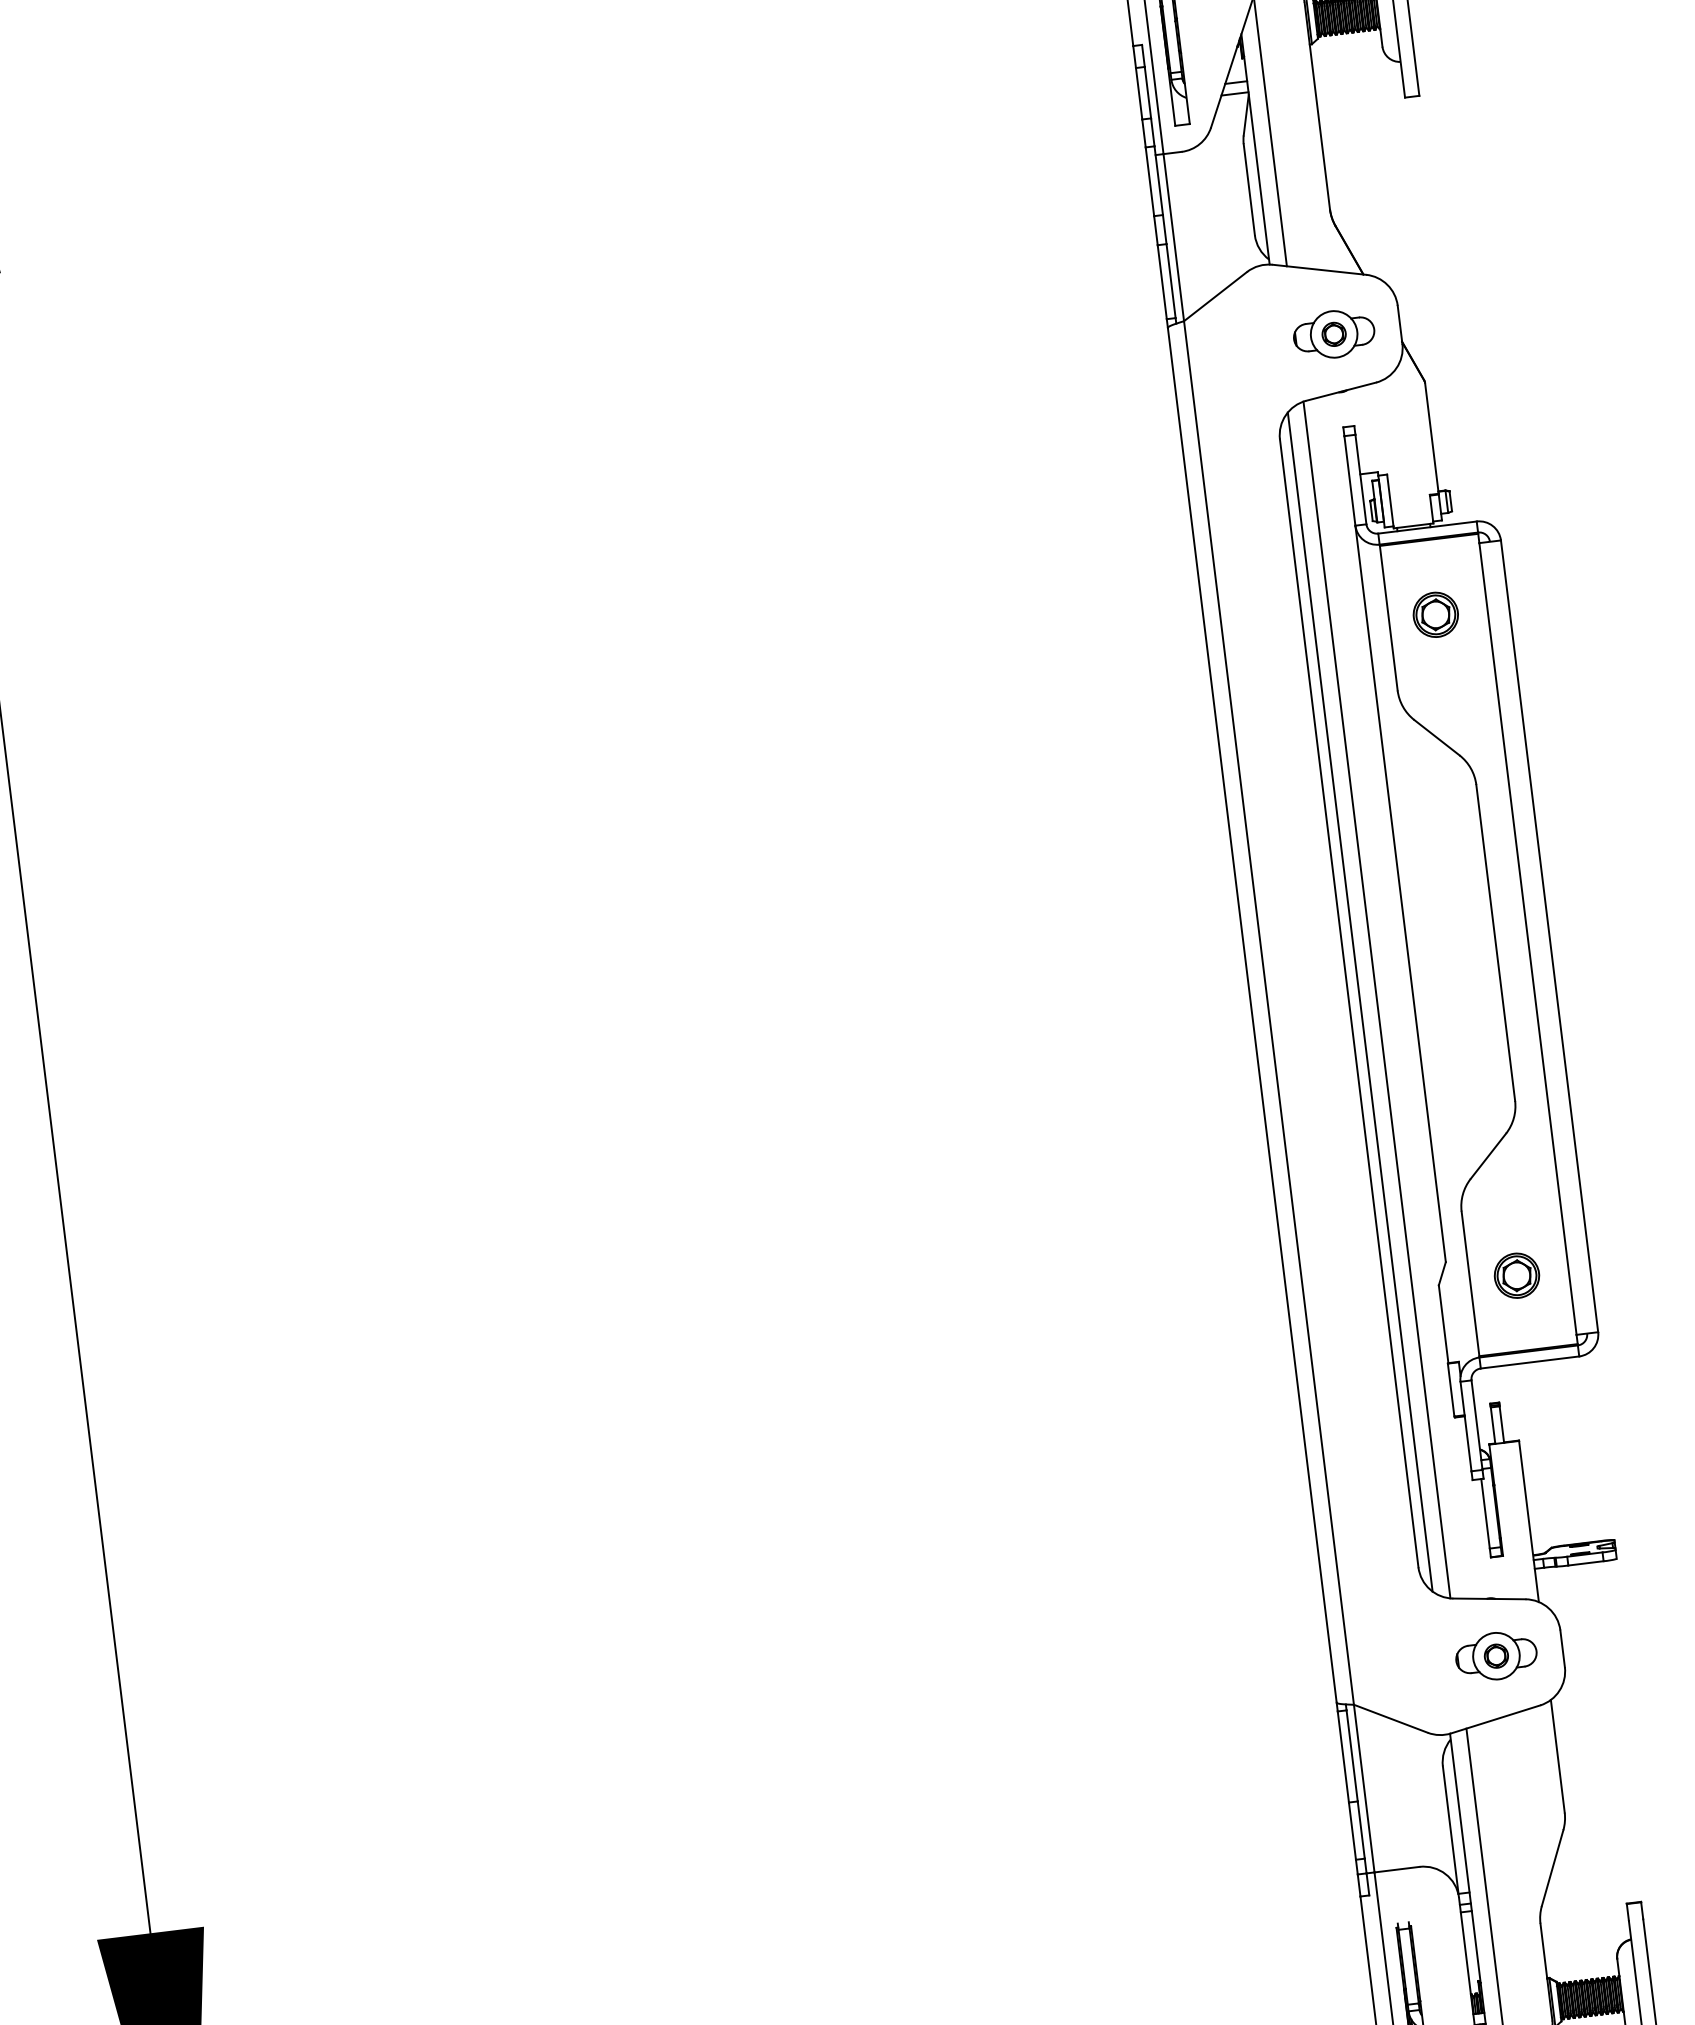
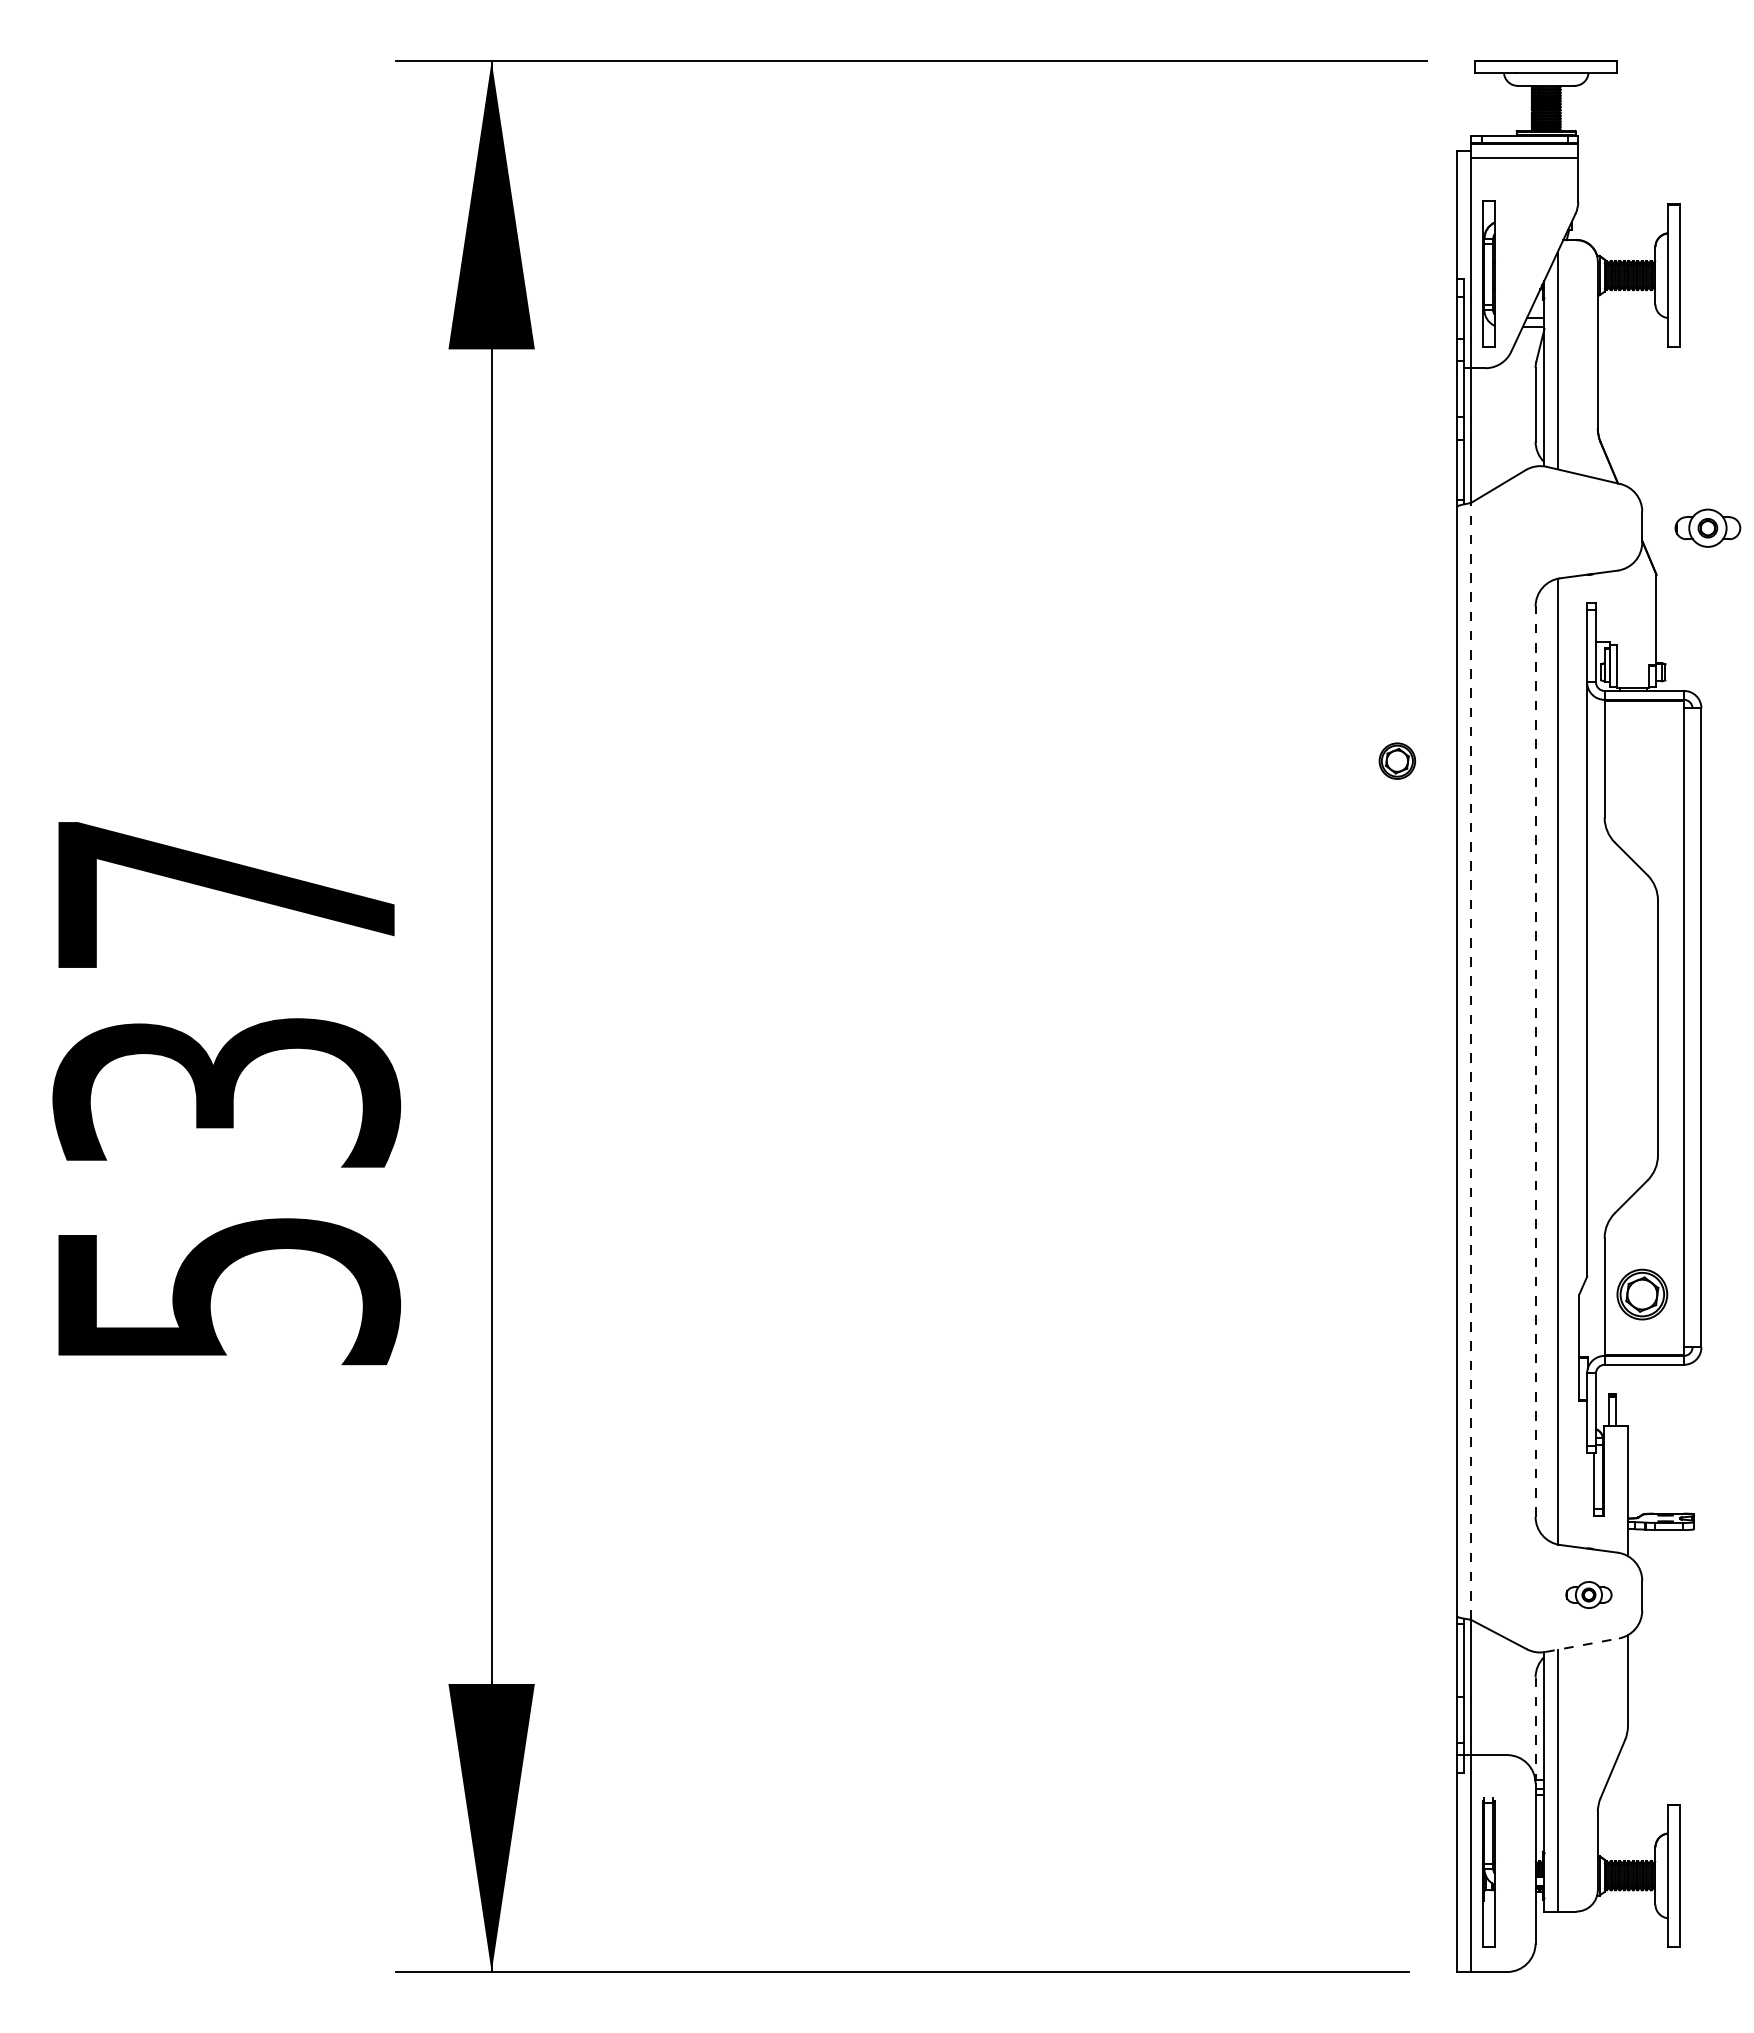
part: (1333, 333) -> (1707, 527), moved
part: (1435, 614) -> (1397, 760), moved
line: (1360, 1001) -> (1544, 1061), removed
line: (1349, 1003) -> (1535, 1061), solid -> dashed
line: (1268, 1011) -> (1470, 1060), solid -> dashed
part: (1517, 1275) -> (1642, 1294), size x1.4
part: (1495, 1655) -> (1588, 1594), size x0.7
line: (1496, 1719) -> (1582, 1645), solid -> dashed
line: (1450, 1830) -> (1535, 1729), solid -> dashed

